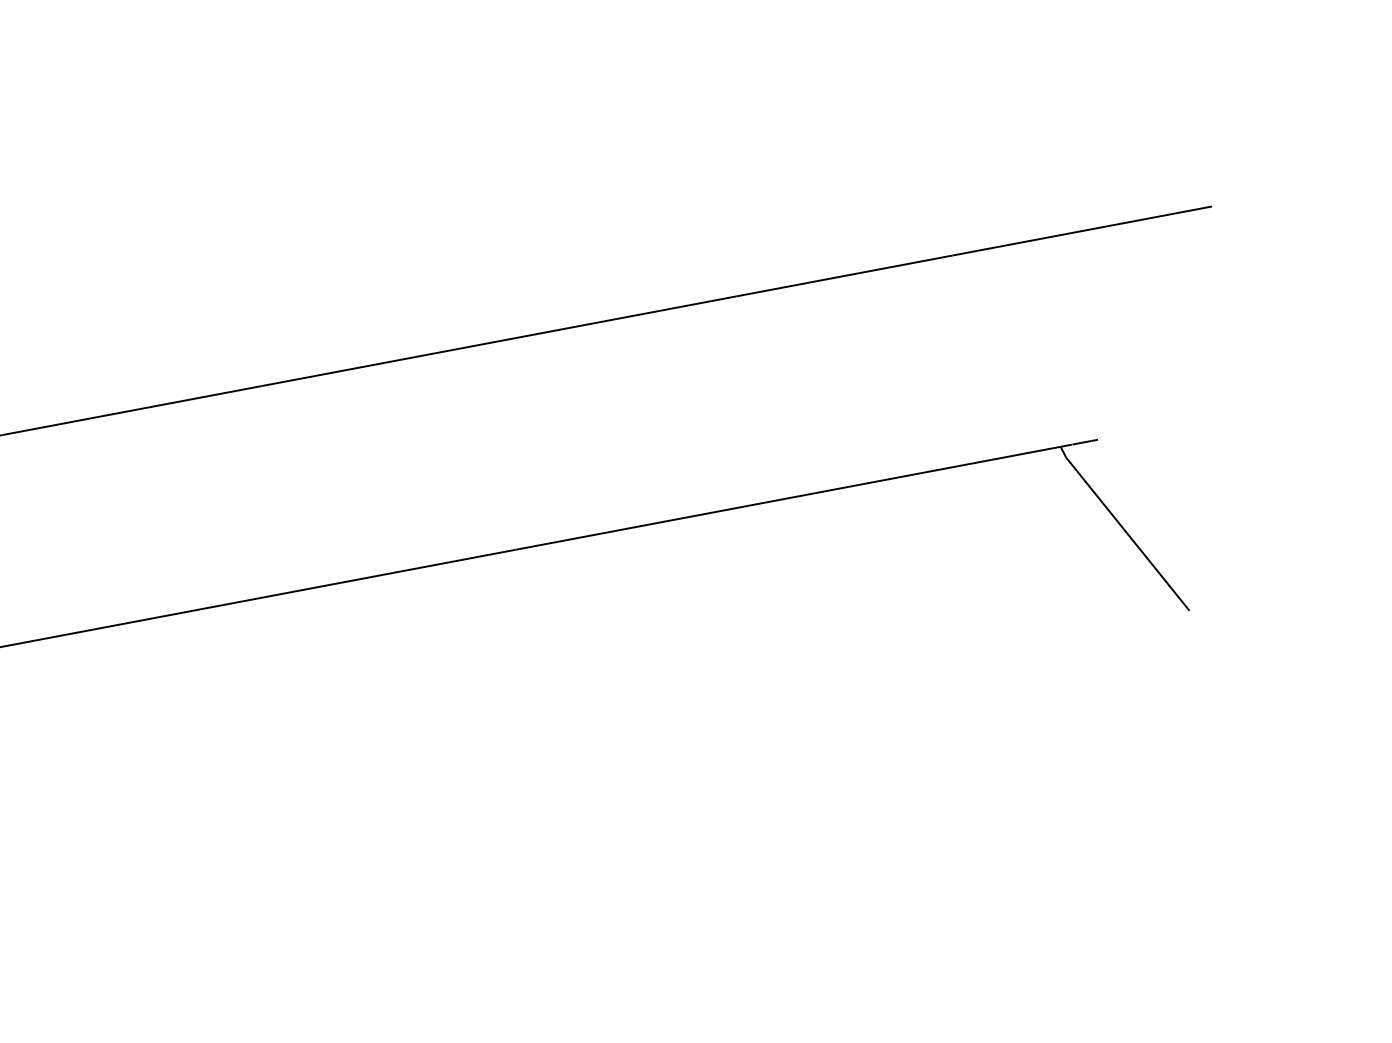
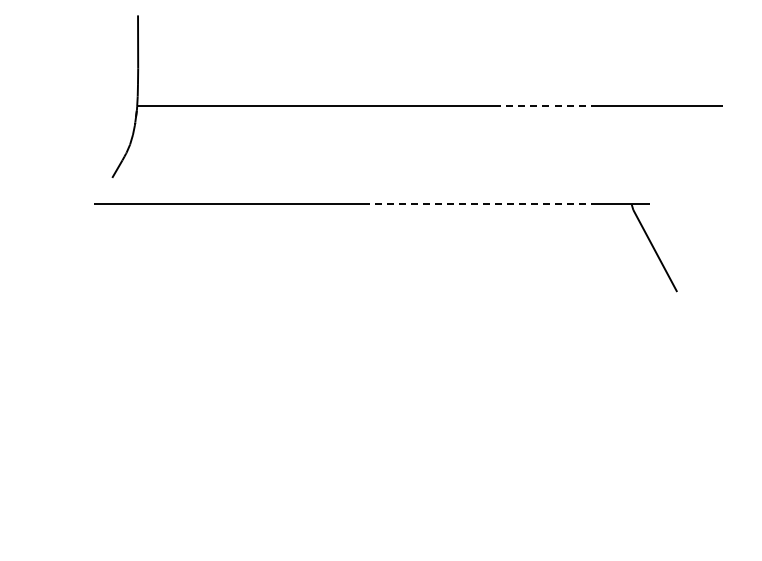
line: (844, 276) -> (546, 106), solid -> dashed
line: (752, 505) -> (483, 204), solid -> dashed

